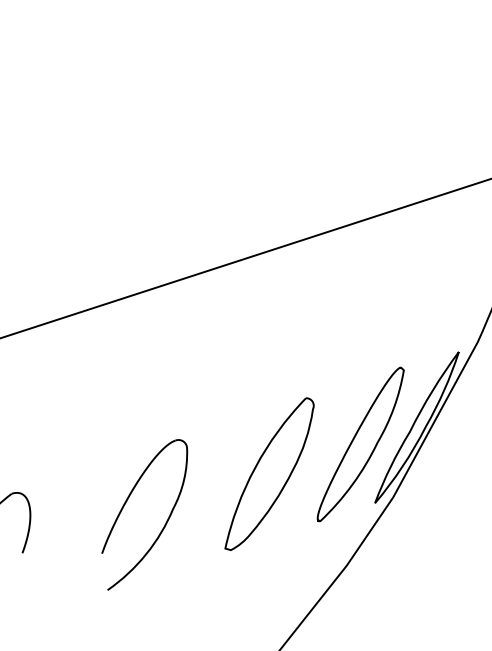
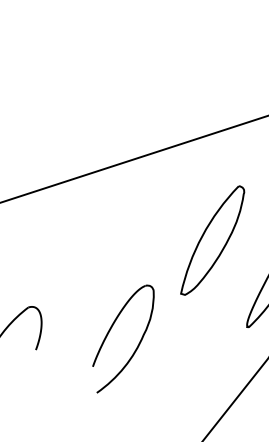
part: (269, 473) -> (212, 240), moved
part: (126, 503) -> (110, 330), moved

